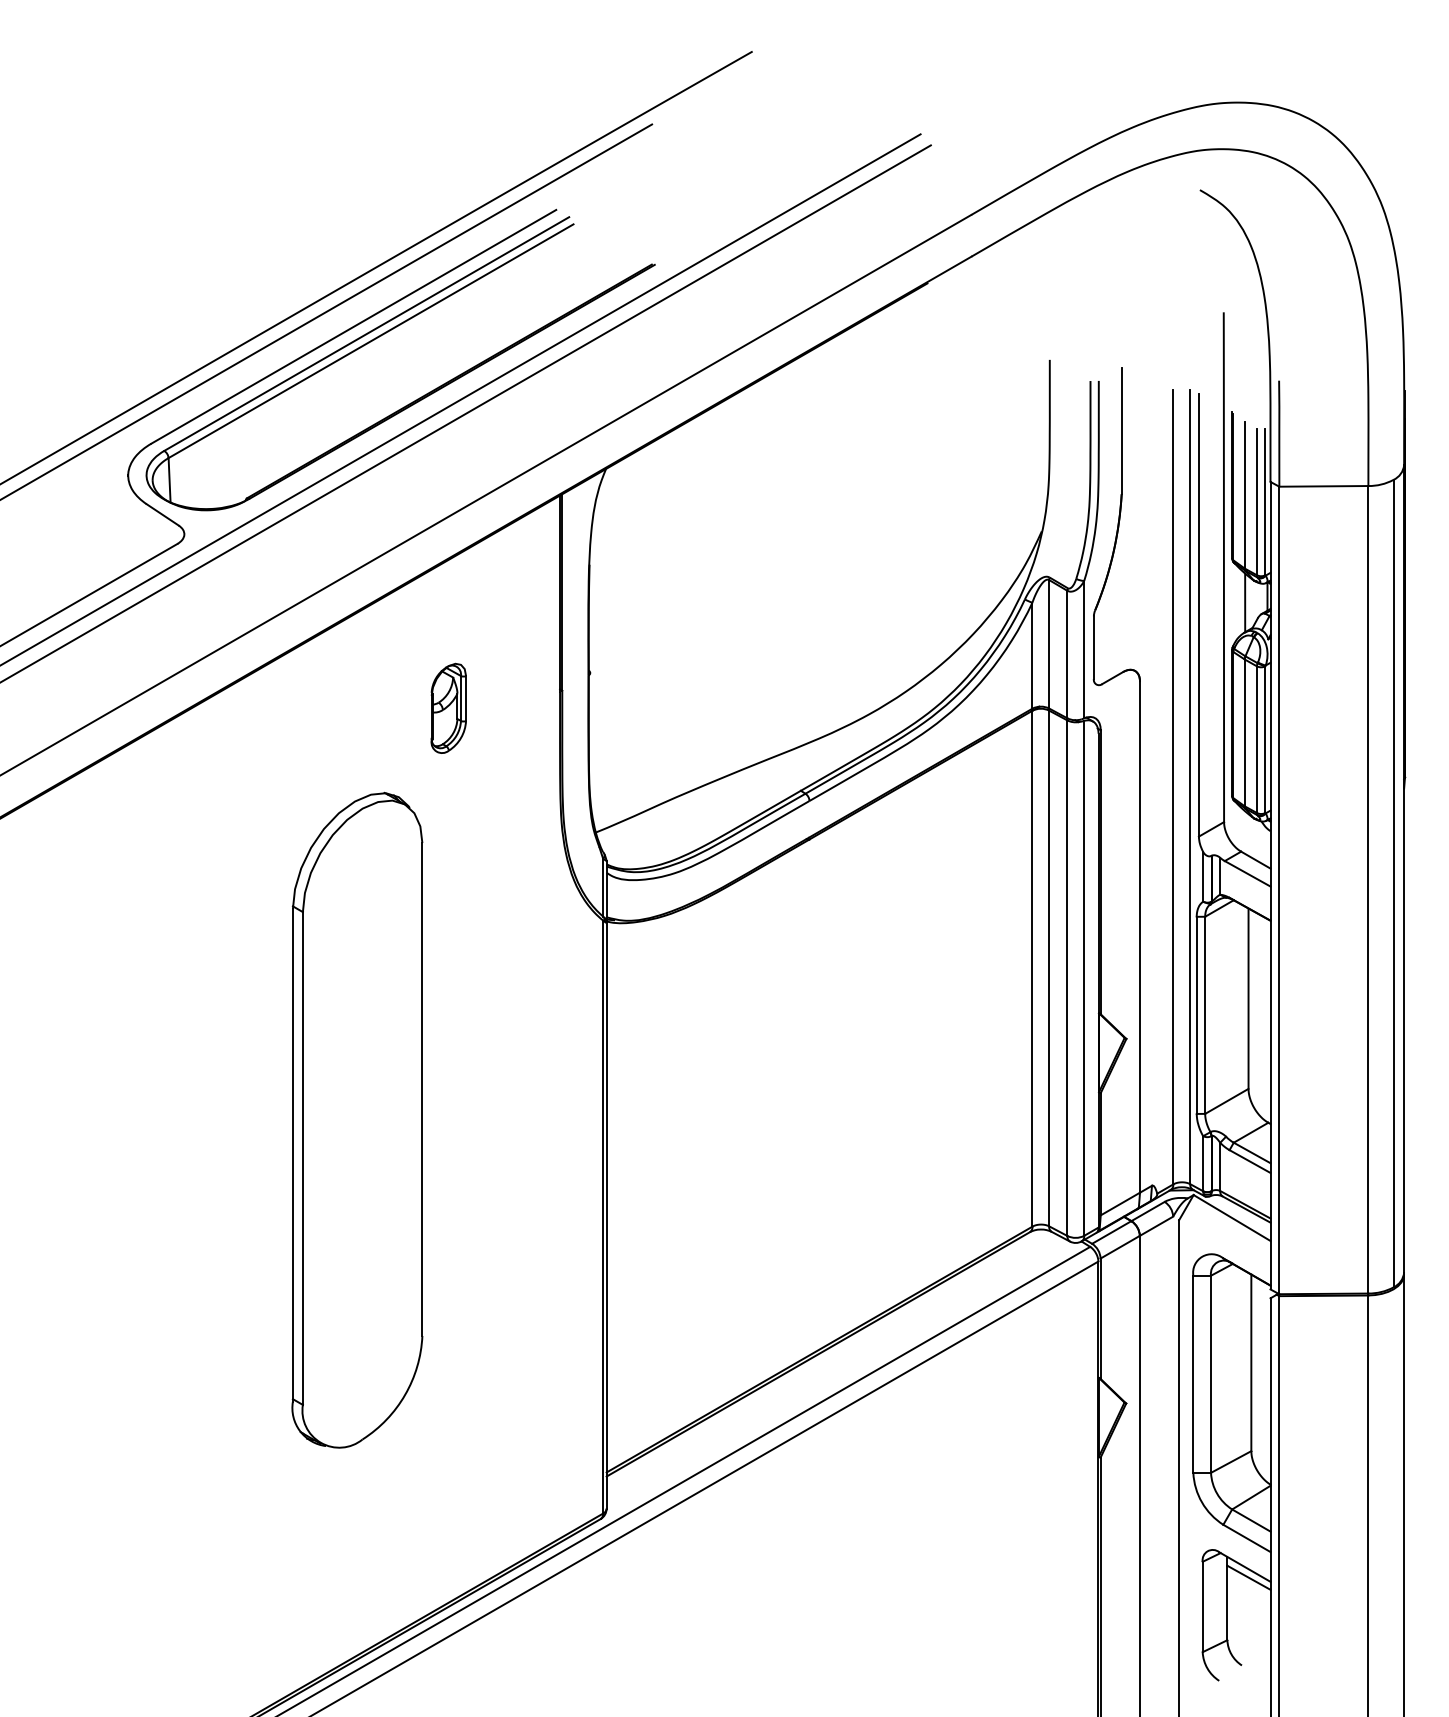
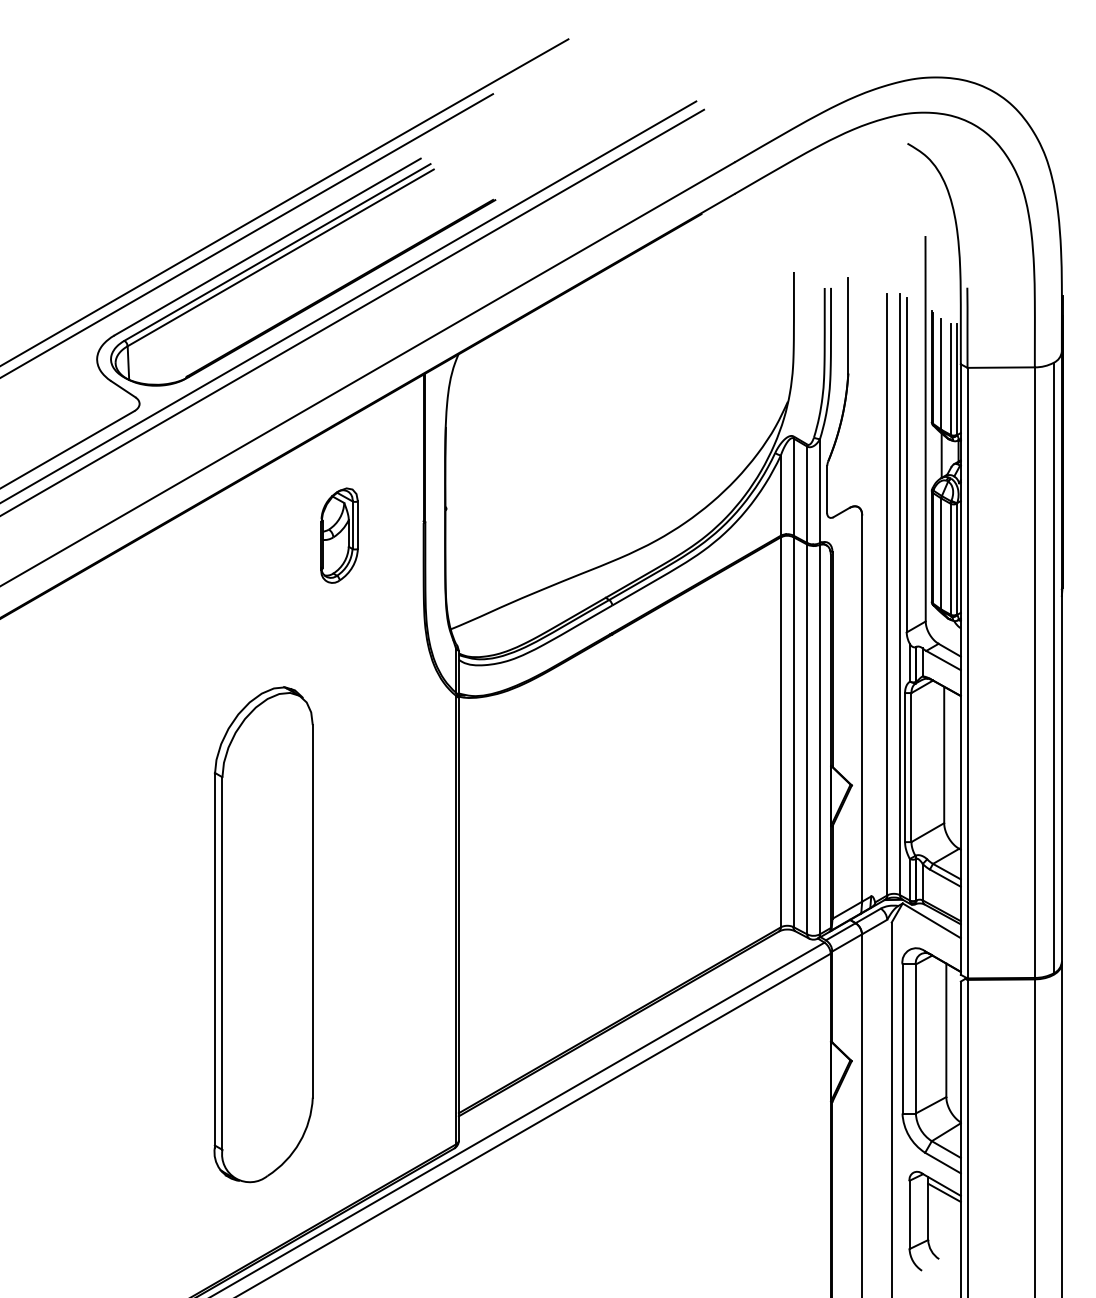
part: (448, 707) -> (339, 534), size x1.4
part: (357, 1119) -> (263, 934), moved

